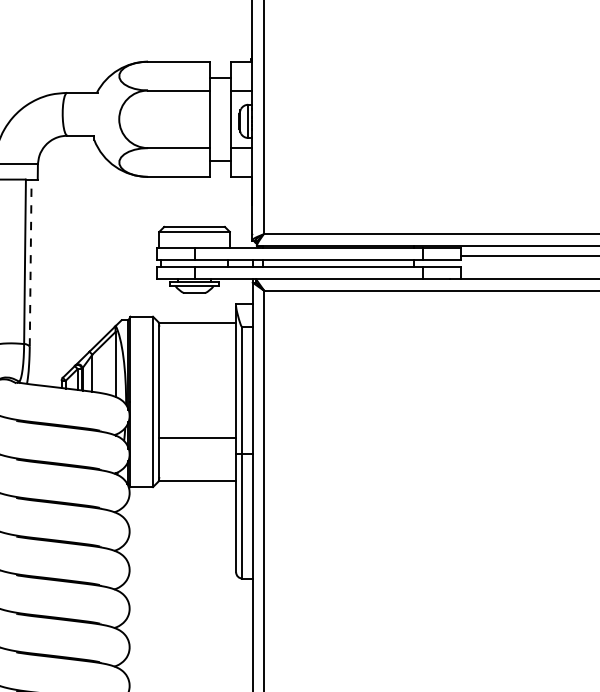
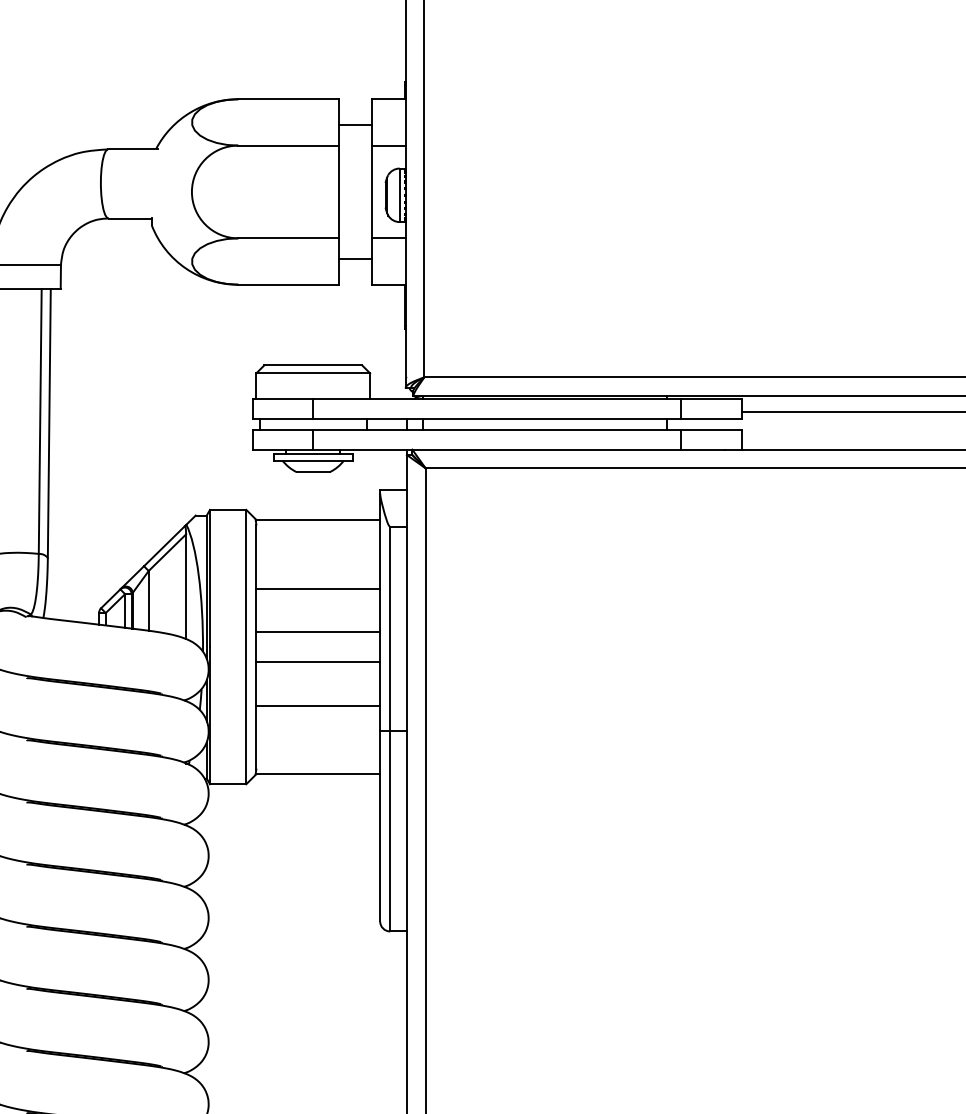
line: (30, 262) -> (49, 422), dashed -> solid
line: (197, 365) -> (317, 588), added
line: (197, 392) -> (317, 631), added
line: (197, 411) -> (317, 662), added

